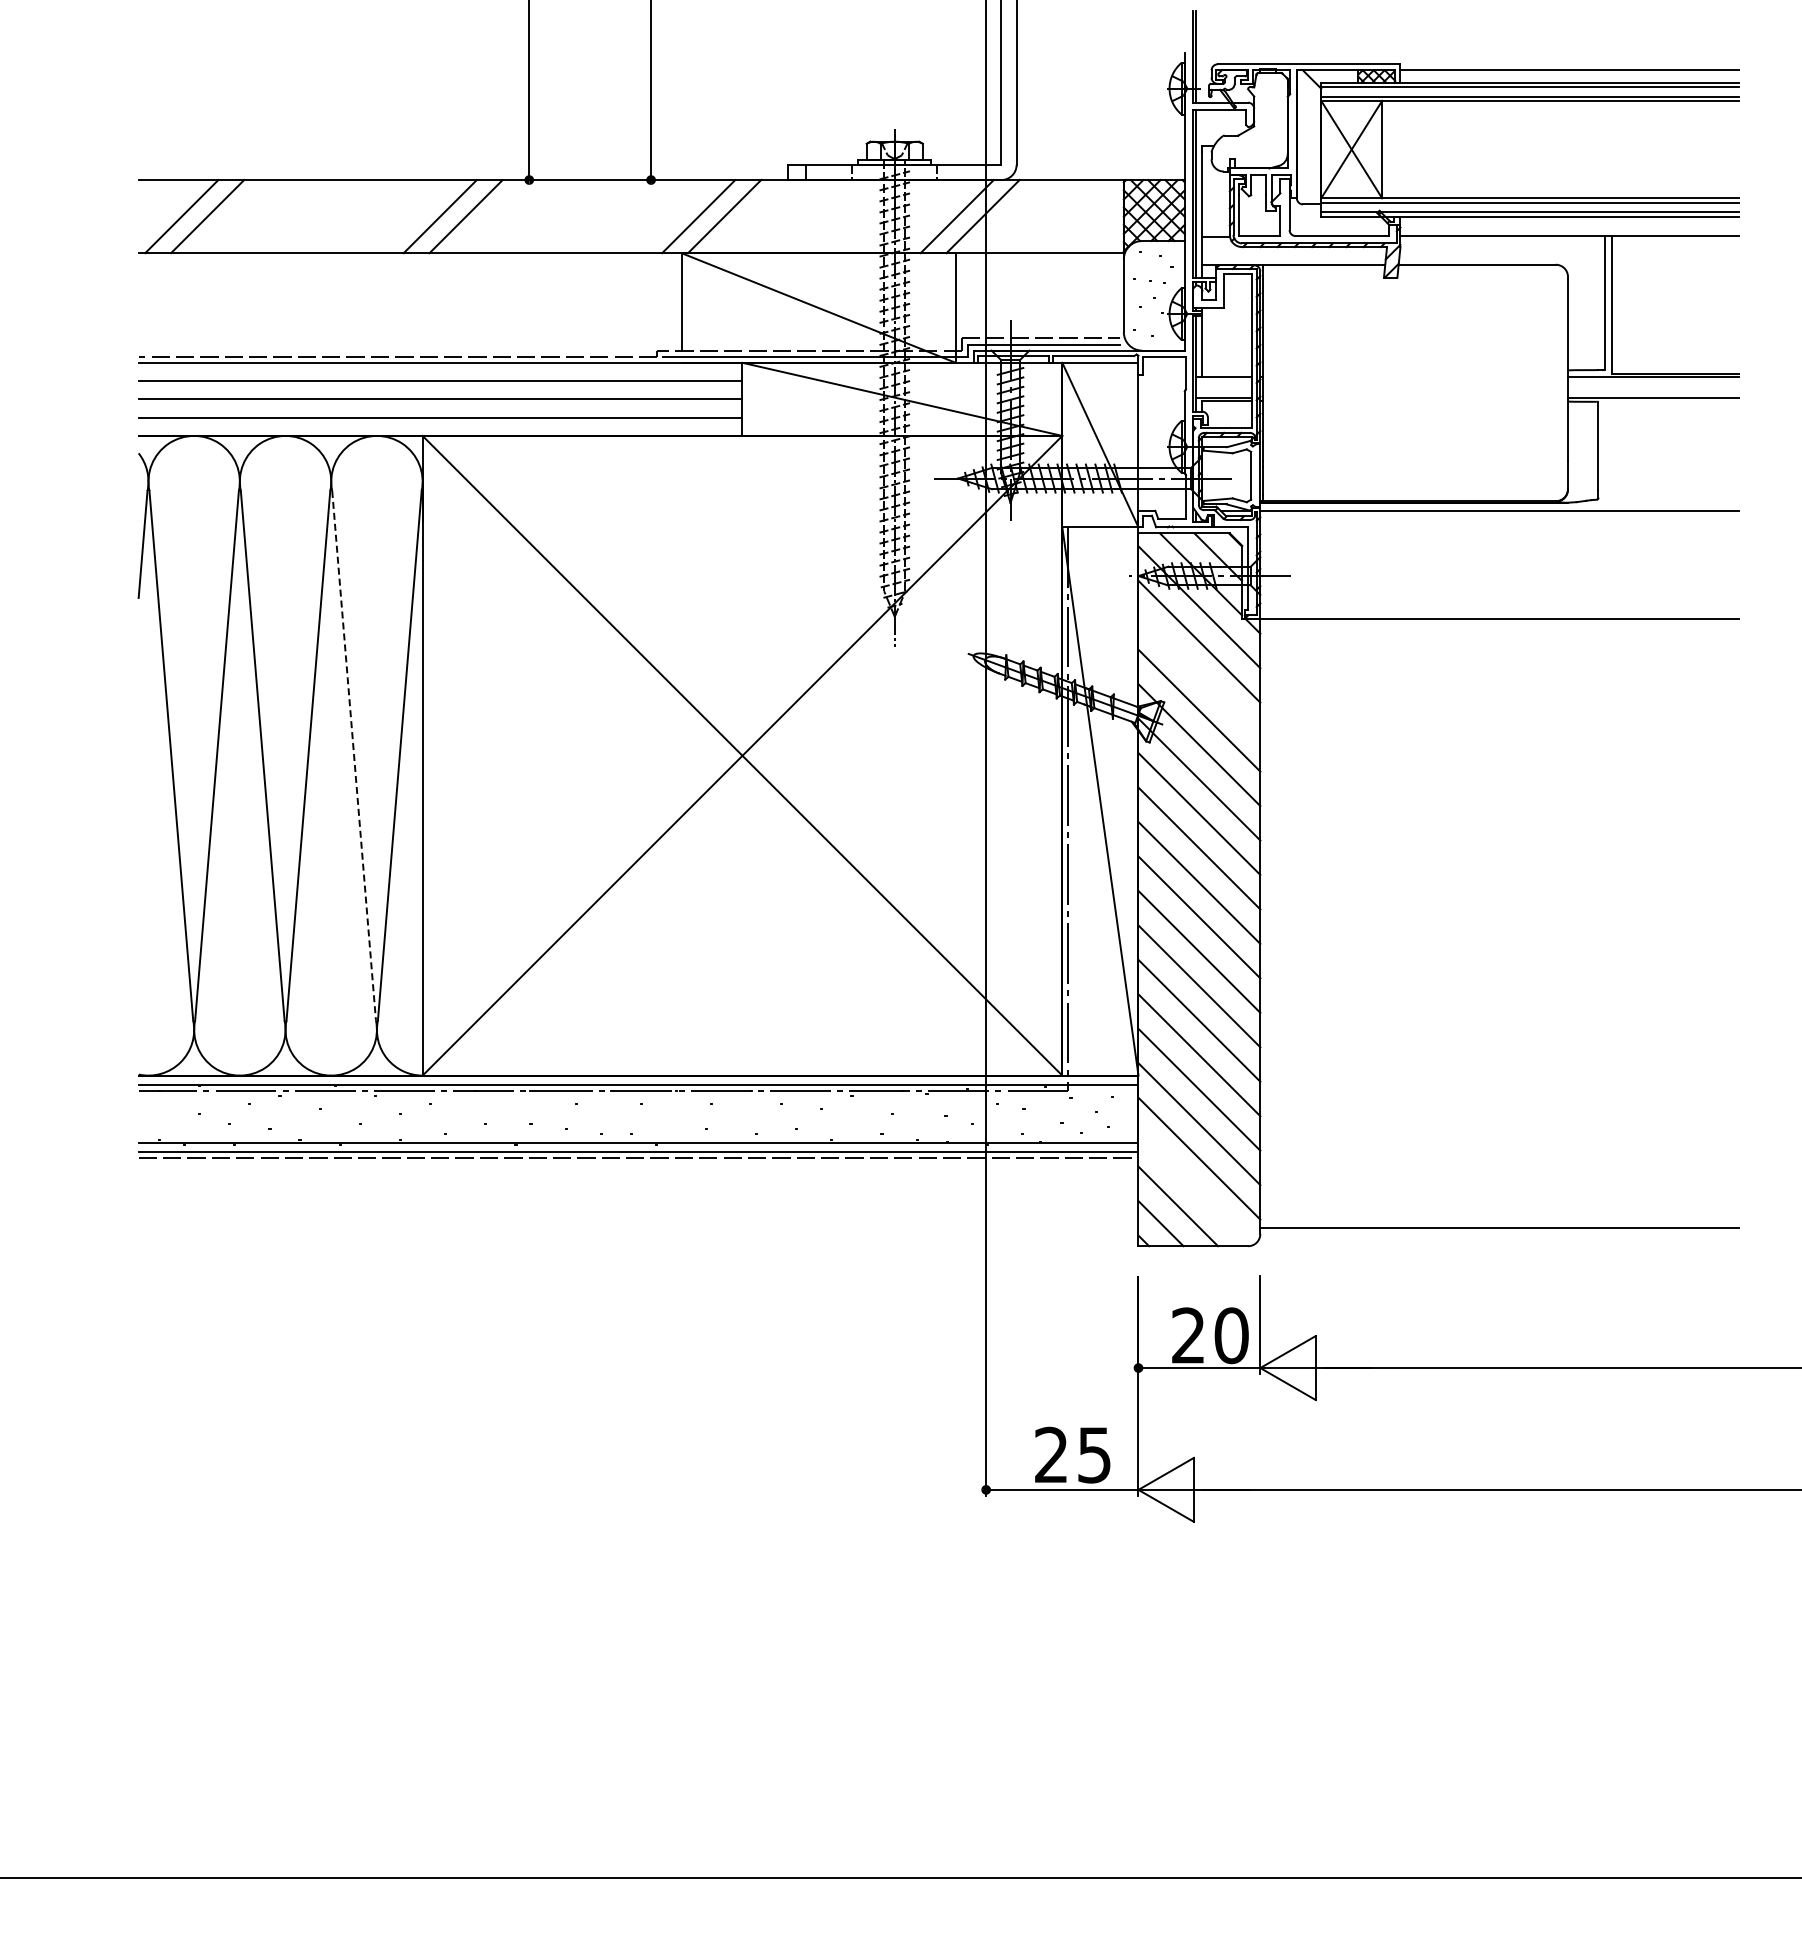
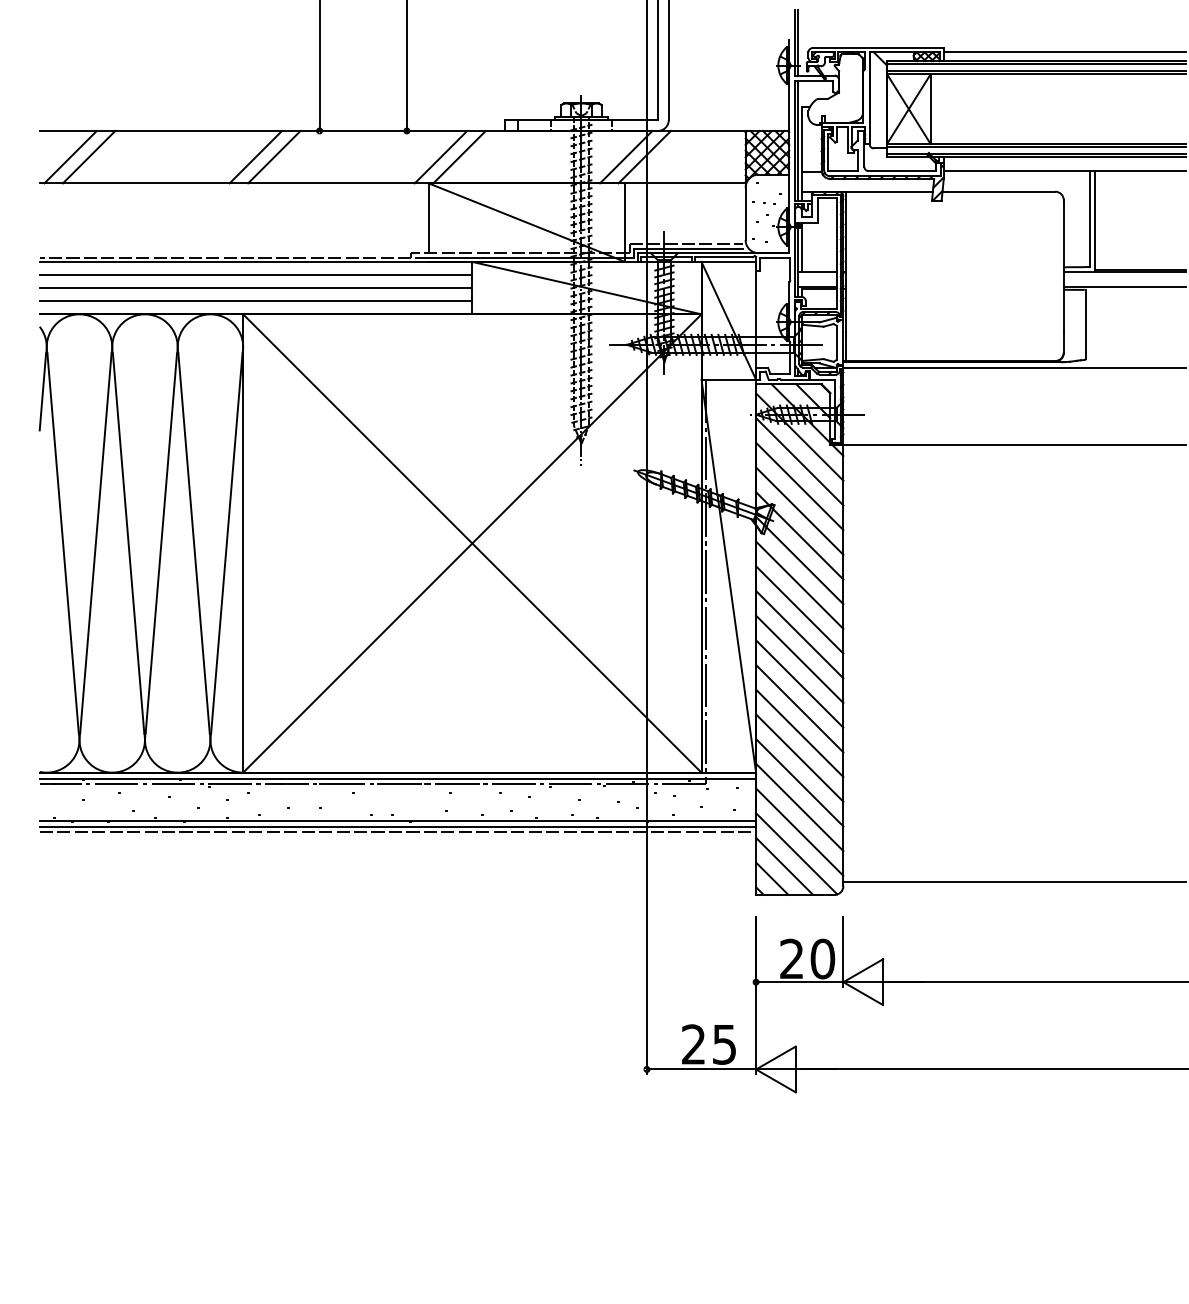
line: (1199, 676) -> (799, 486), added
line: (354, 755) -> (194, 543), dashed -> solid
line: (1194, 1188) -> (796, 853), added

